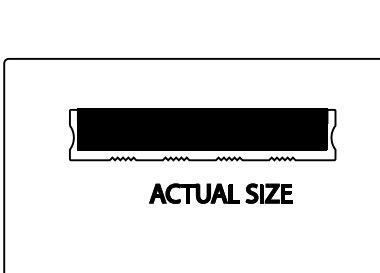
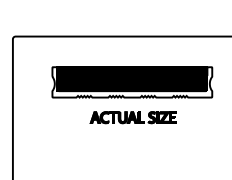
part: (219, 193) -> (132, 117), moved

